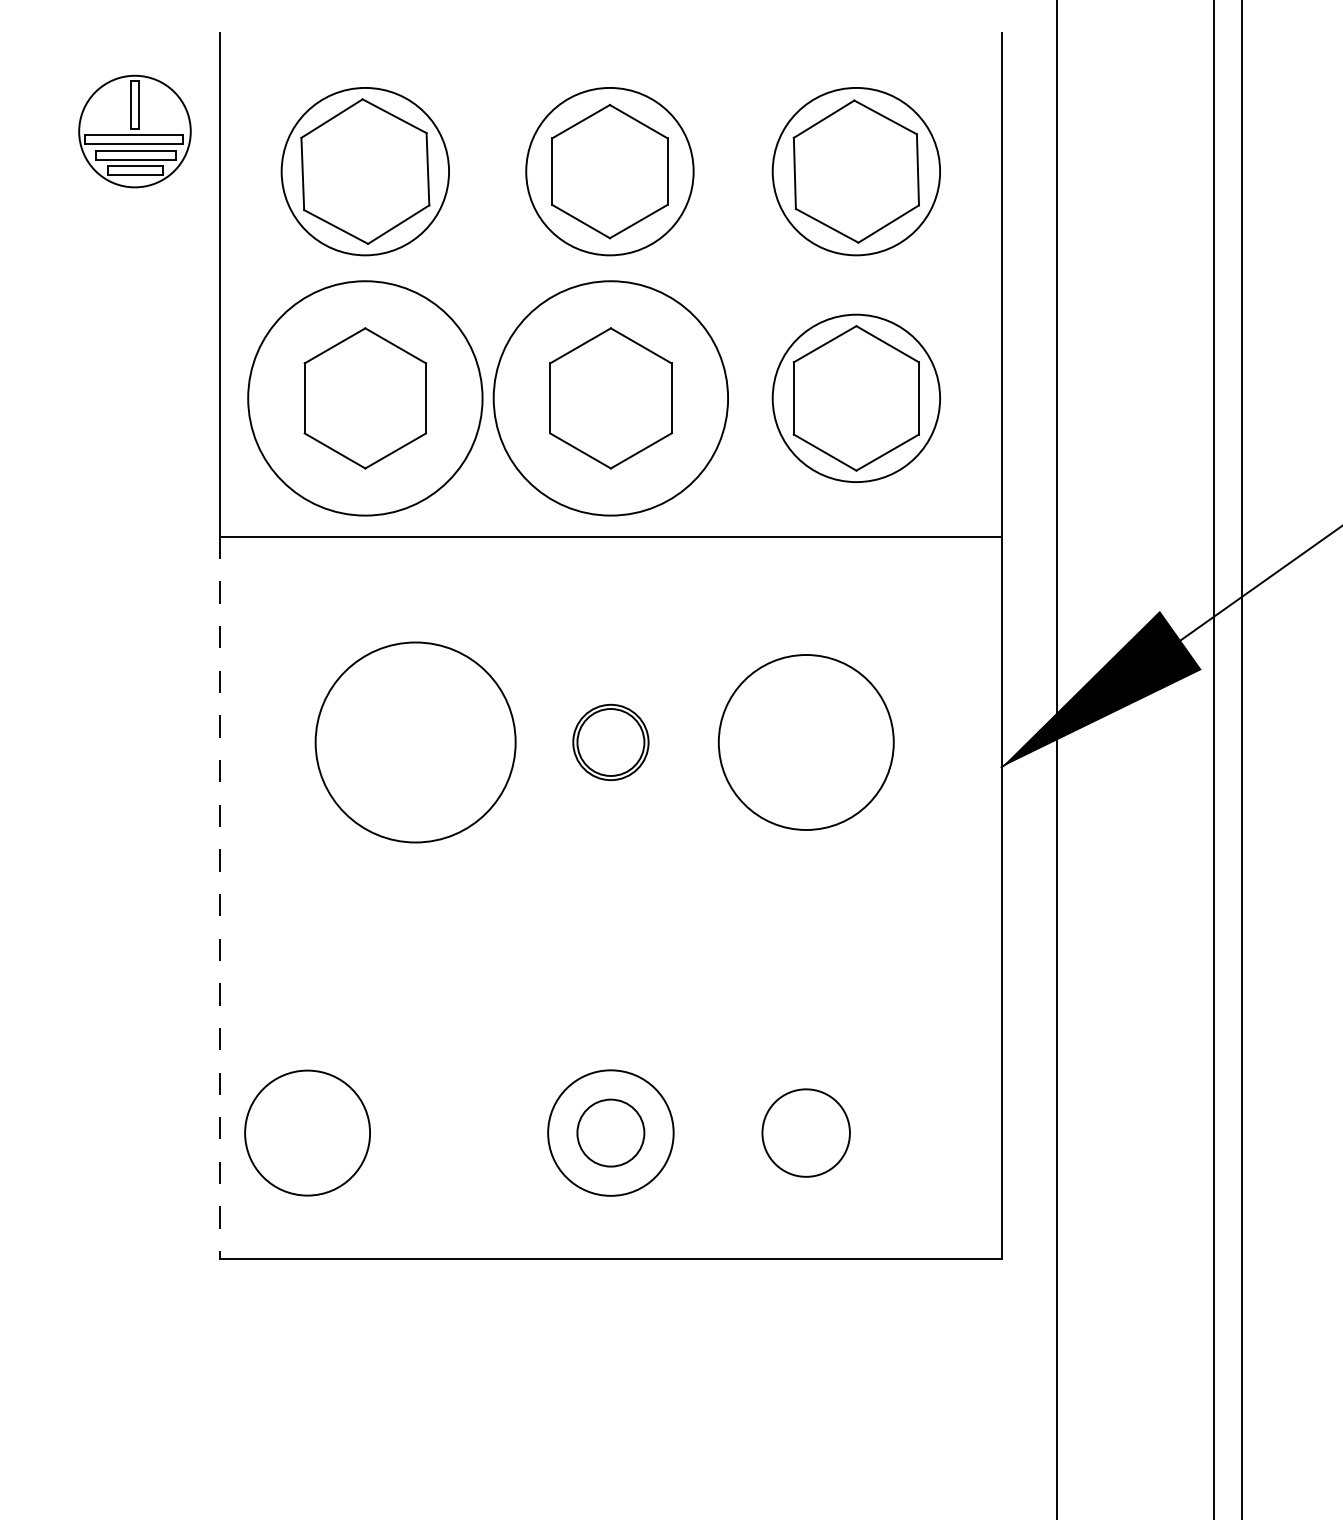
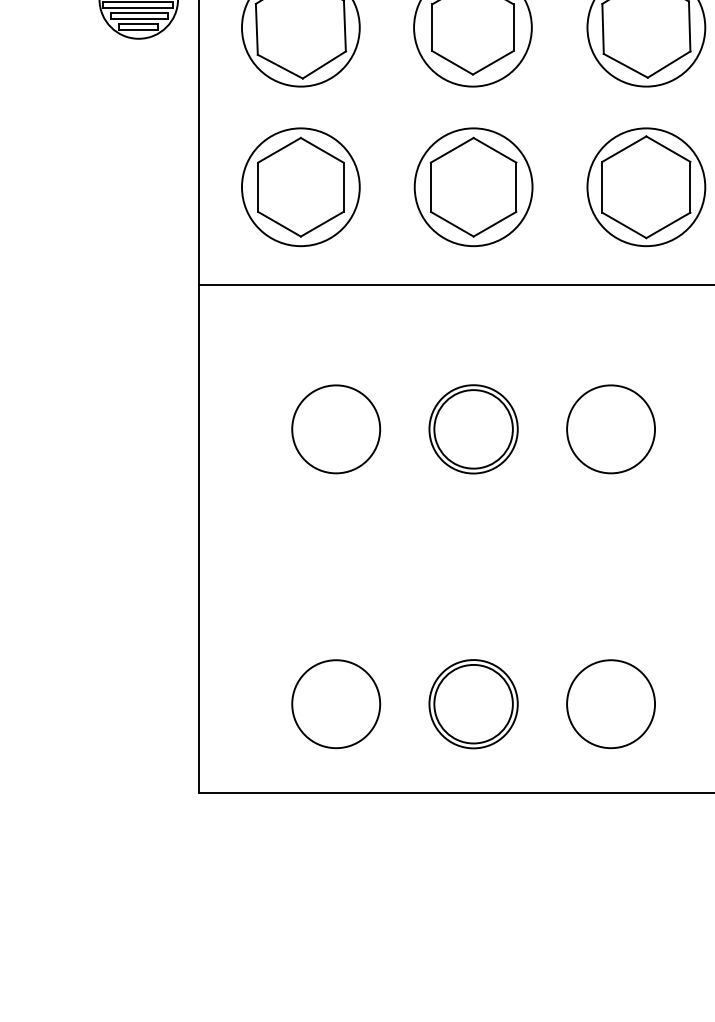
circle: (365, 398) -> (300, 187), size x0.71
circle: (610, 398) -> (473, 187), size x0.71
circle: (415, 742) -> (336, 429), size x0.62
part: (610, 742) -> (473, 429), size x1.67
circle: (805, 742) -> (610, 429), size x0.71
line: (220, 897) -> (198, 538), dashed -> solid
circle: (307, 1132) -> (336, 703), moved
circle: (610, 1132) -> (473, 703), size x1.67
circle: (805, 1132) -> (610, 703), size x1.43

